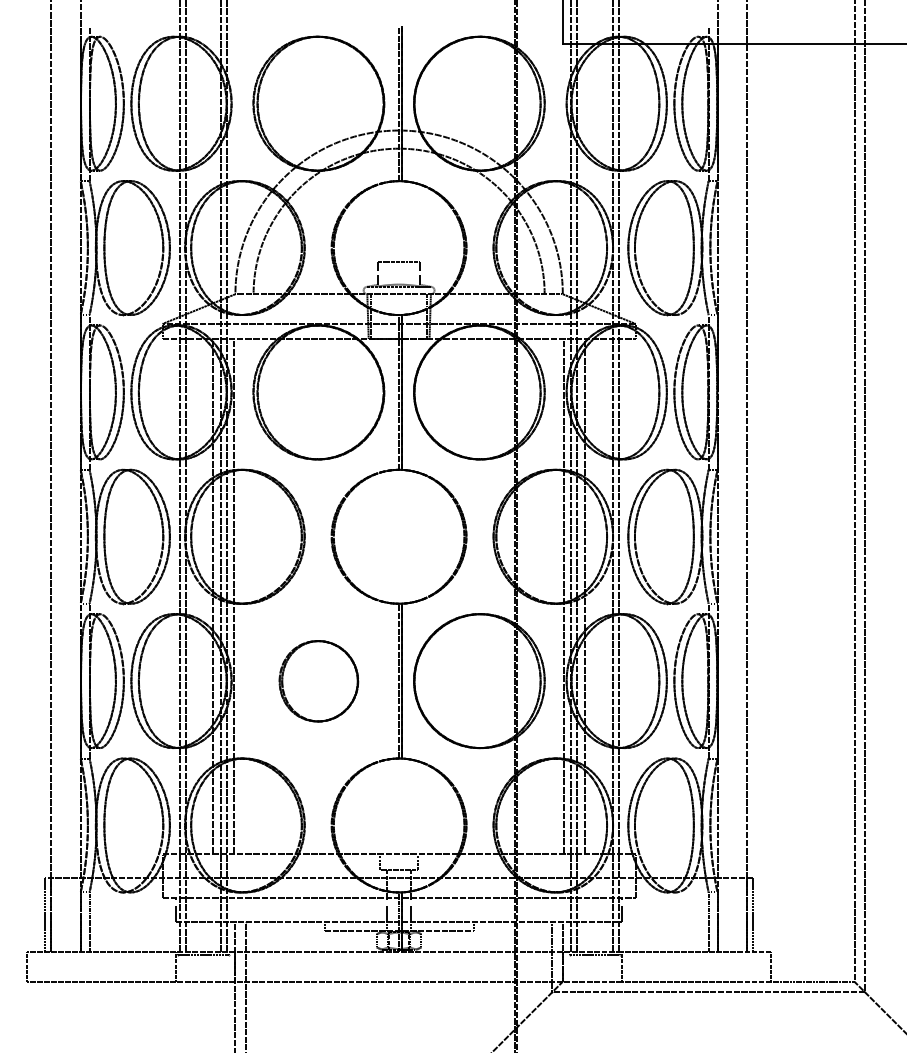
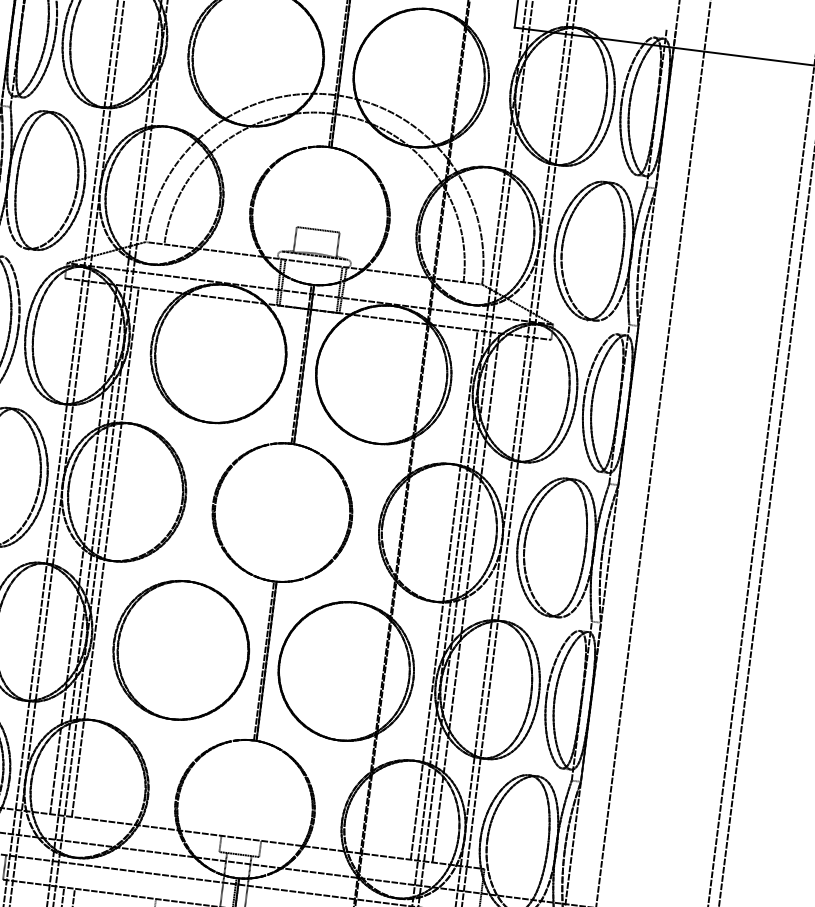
part: (318, 681) -> (180, 650), size x1.67

